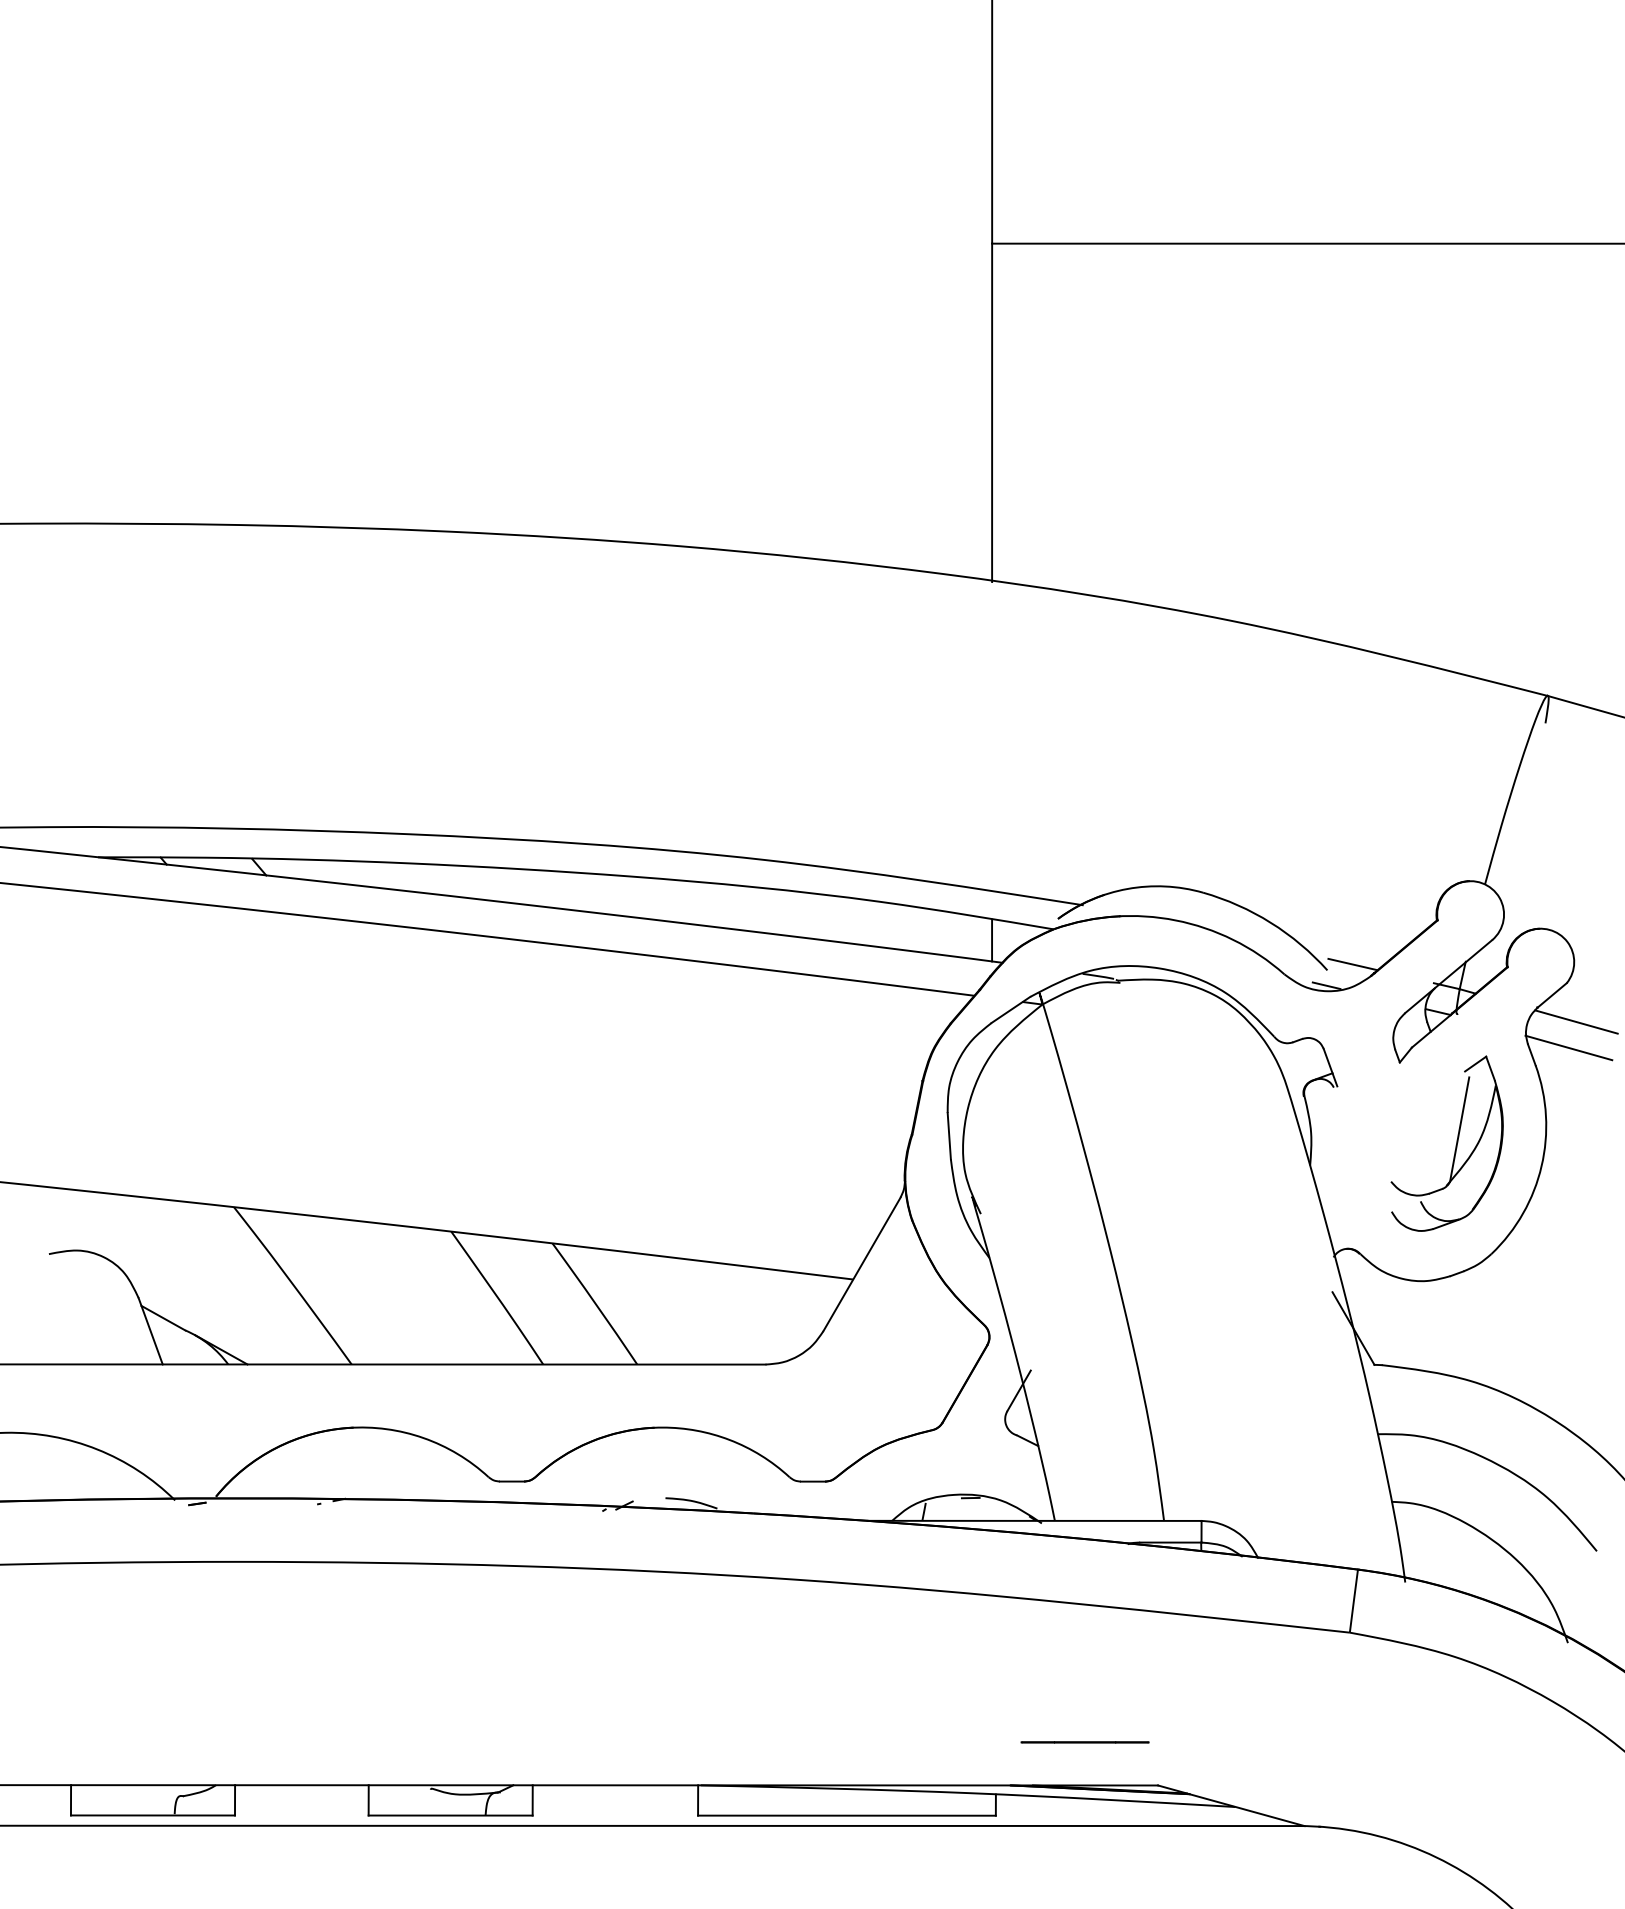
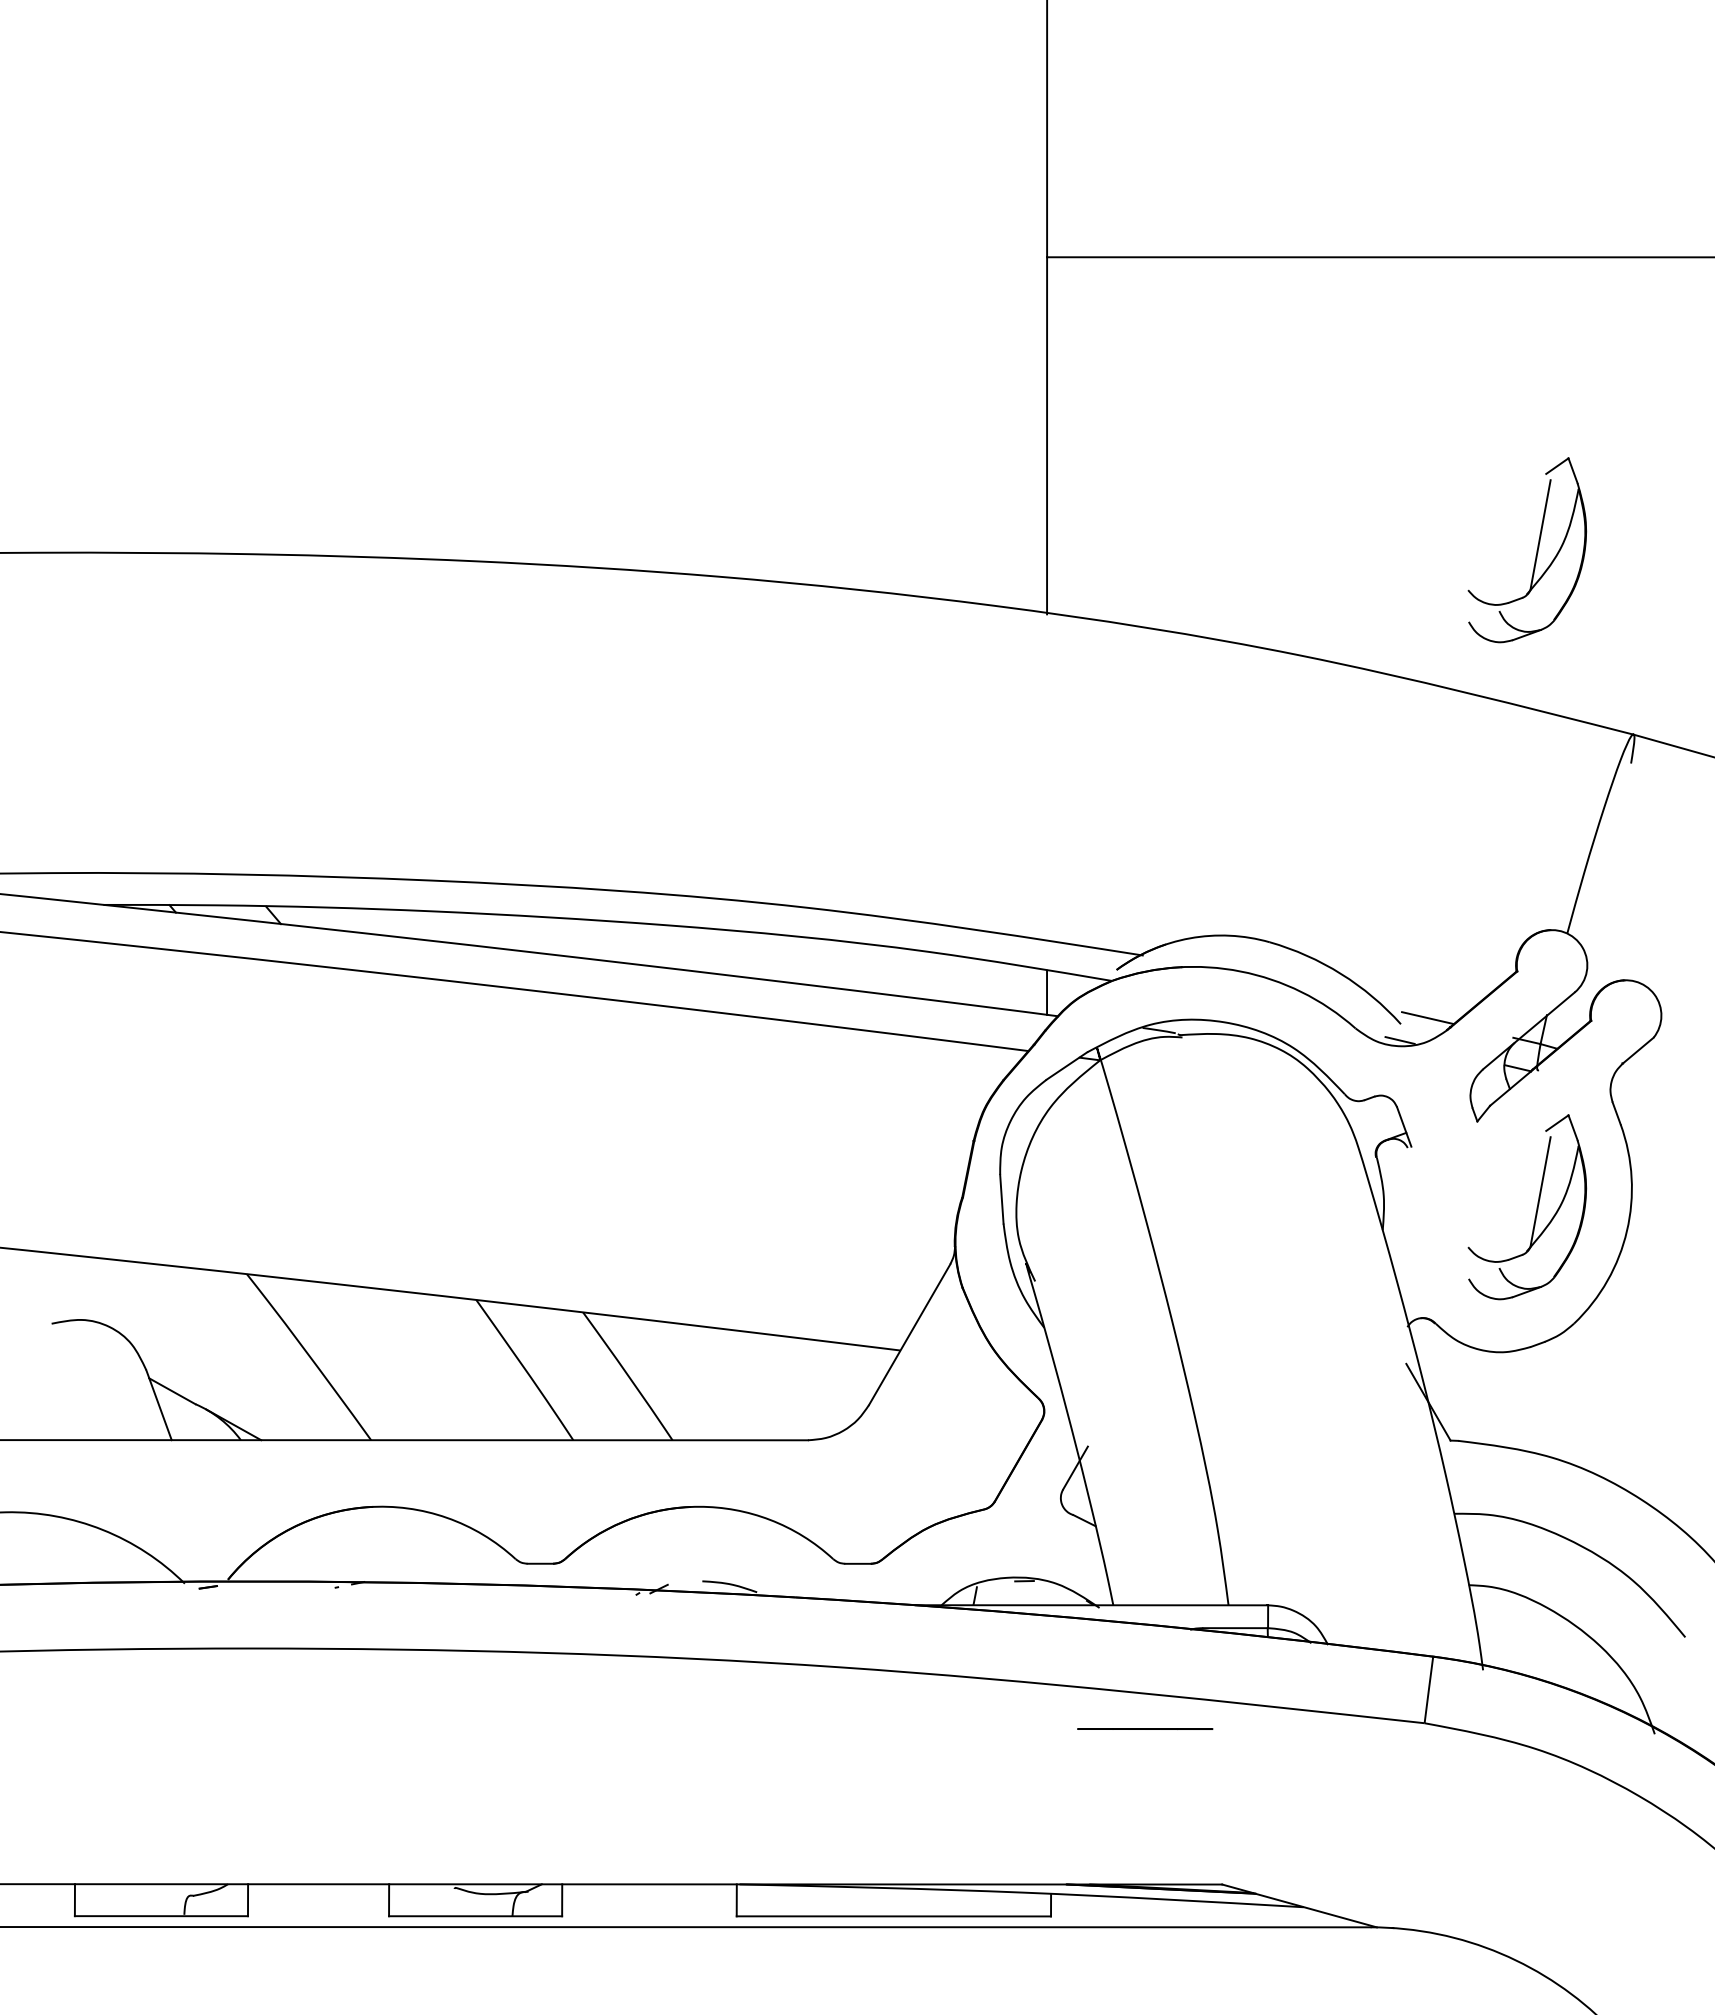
part: (1455, 521) -> (1536, 550), added
line: (1576, 1021) -> (1663, 1078), removed
line: (1568, 1048) -> (1655, 1106), removed
line: (1085, 1741) -> (1145, 1728), moved

